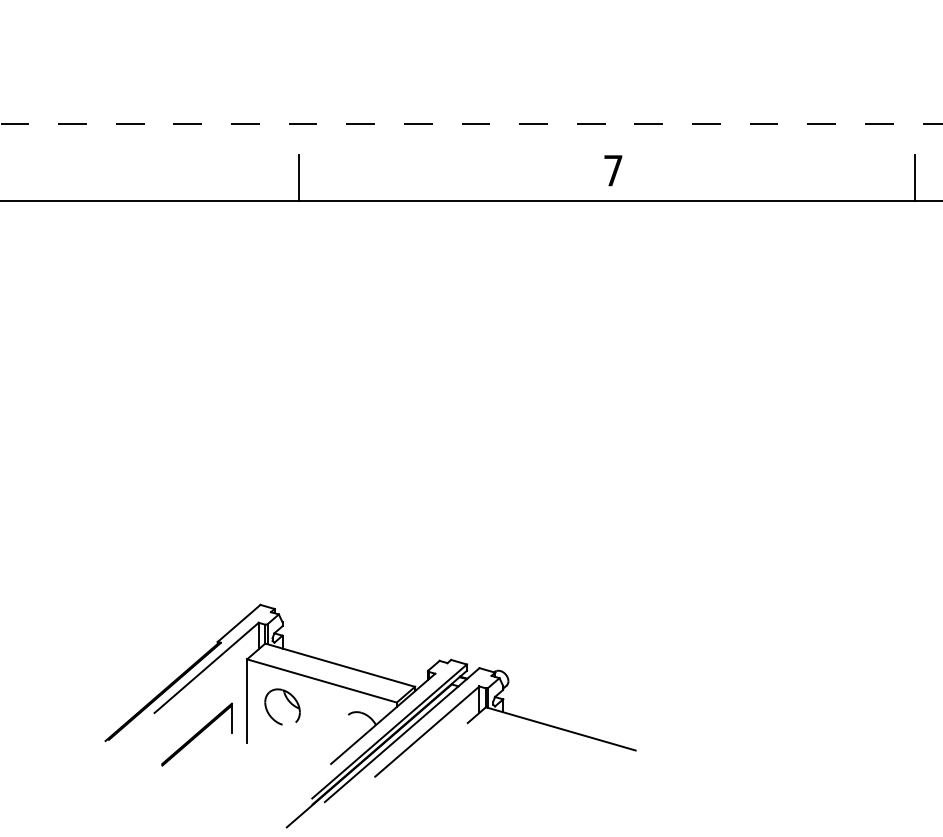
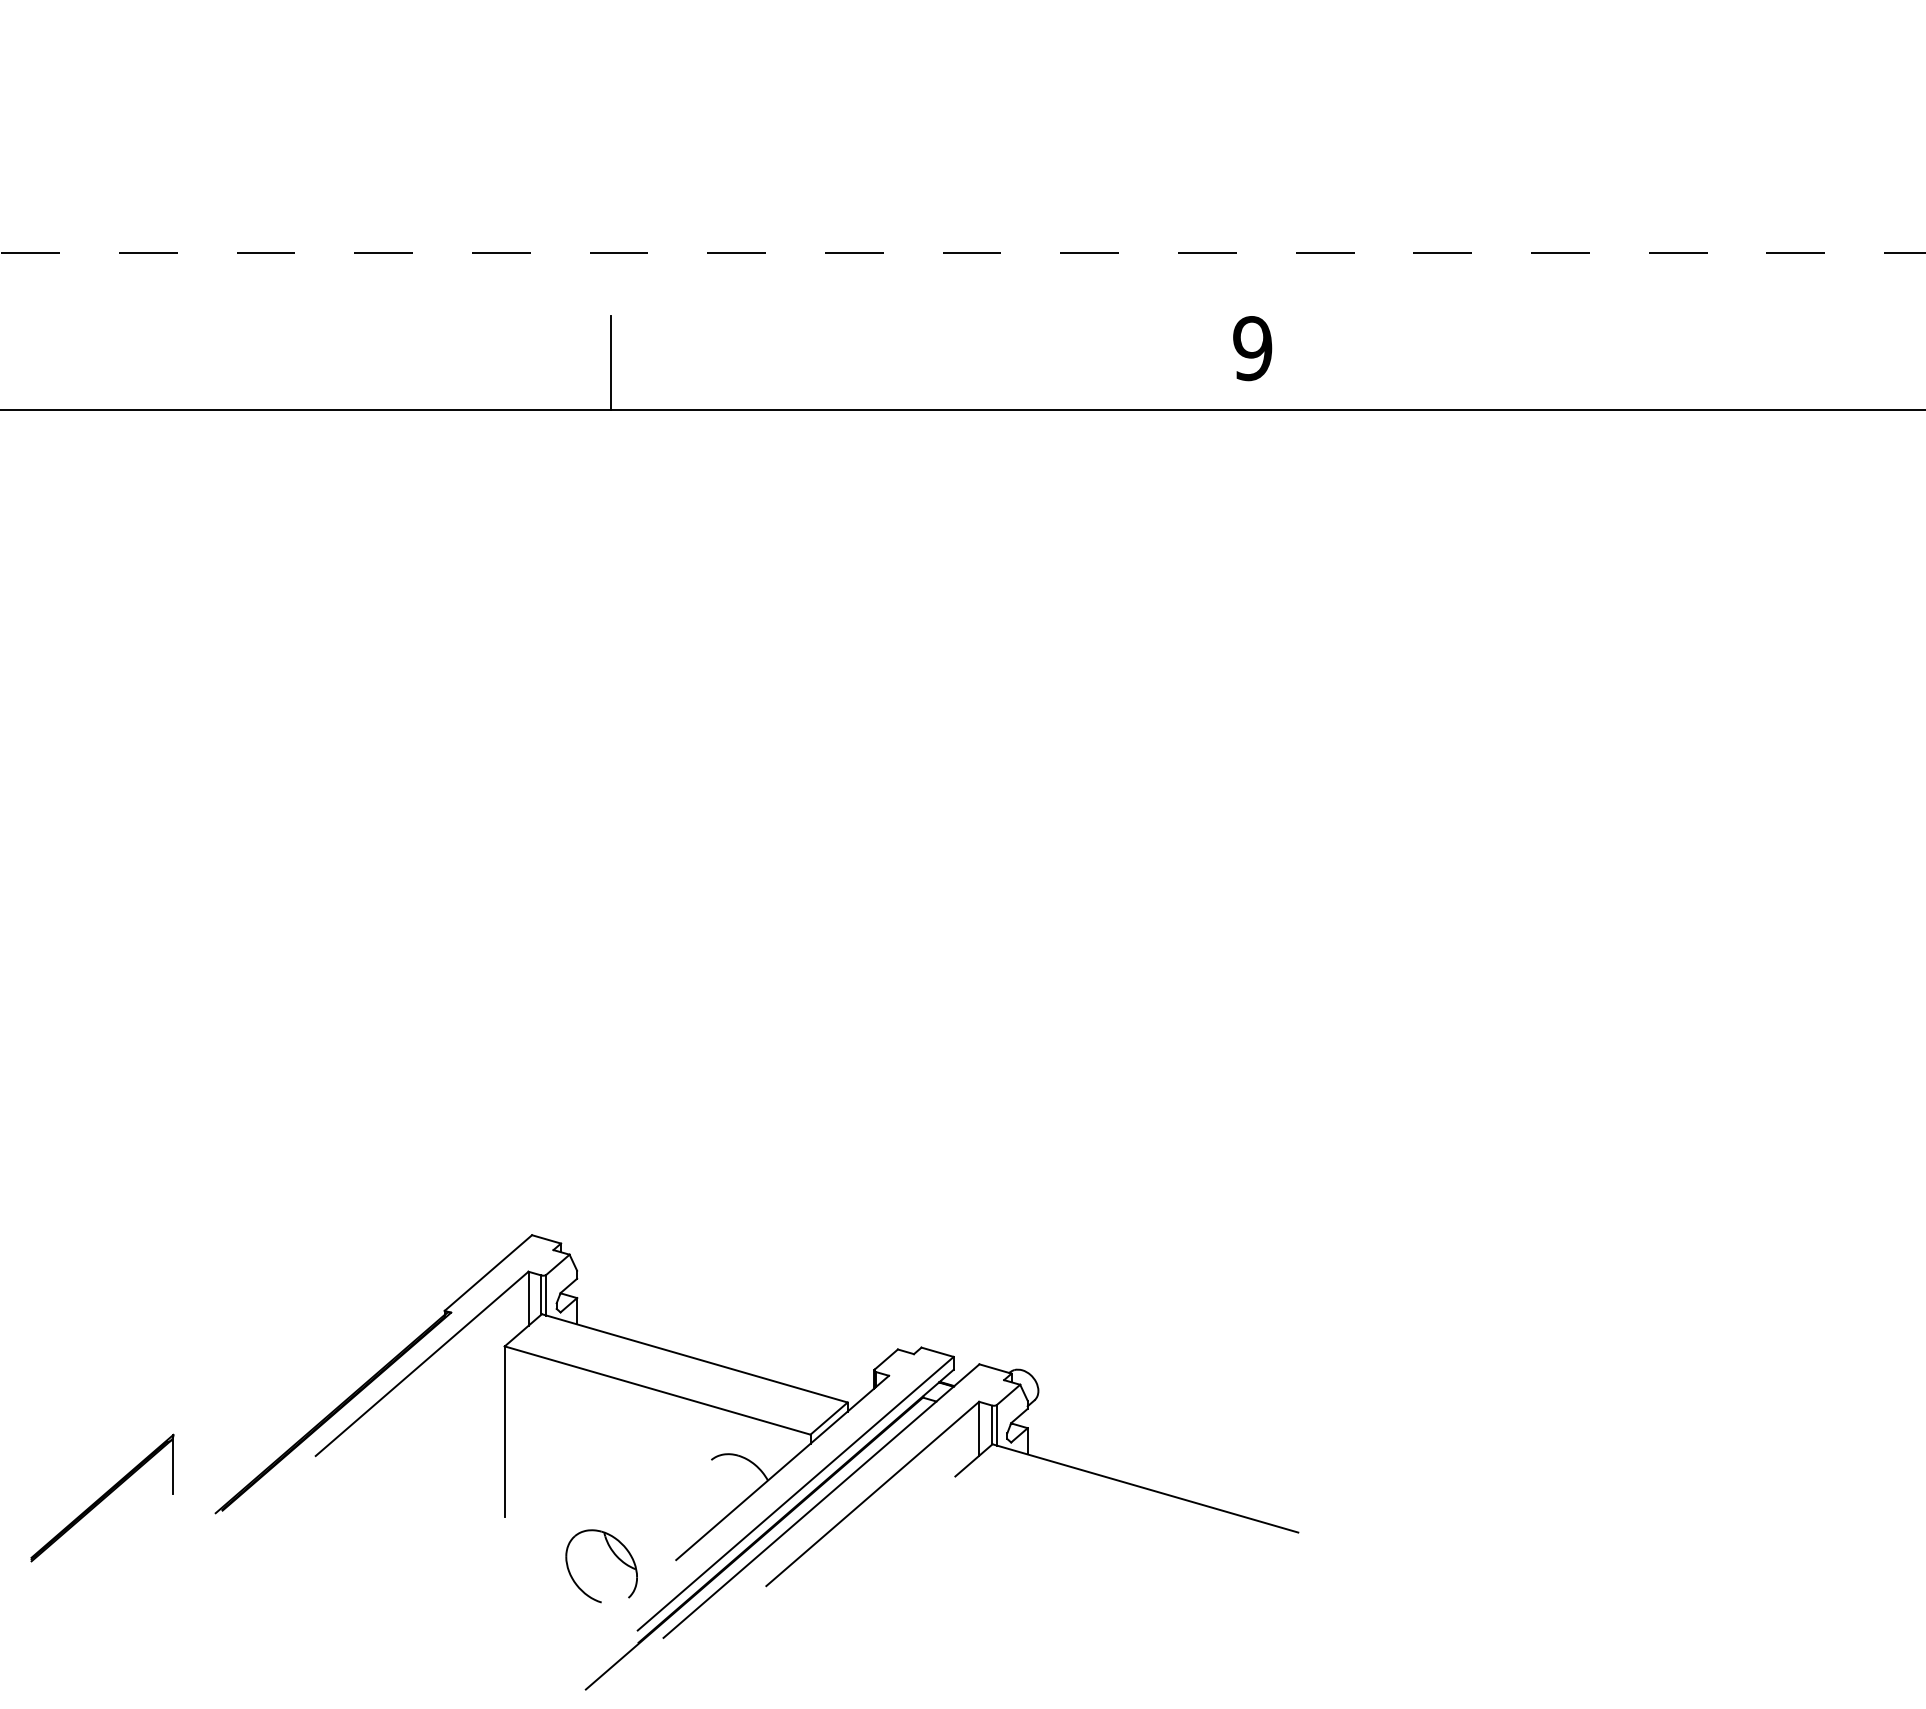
text: (612, 170) -> (1250, 348), 7 -> 9
line: (915, 177) -> (1869, 362), removed
part: (289, 703) -> (615, 1559), moved
part: (196, 734) -> (101, 1497), moved

